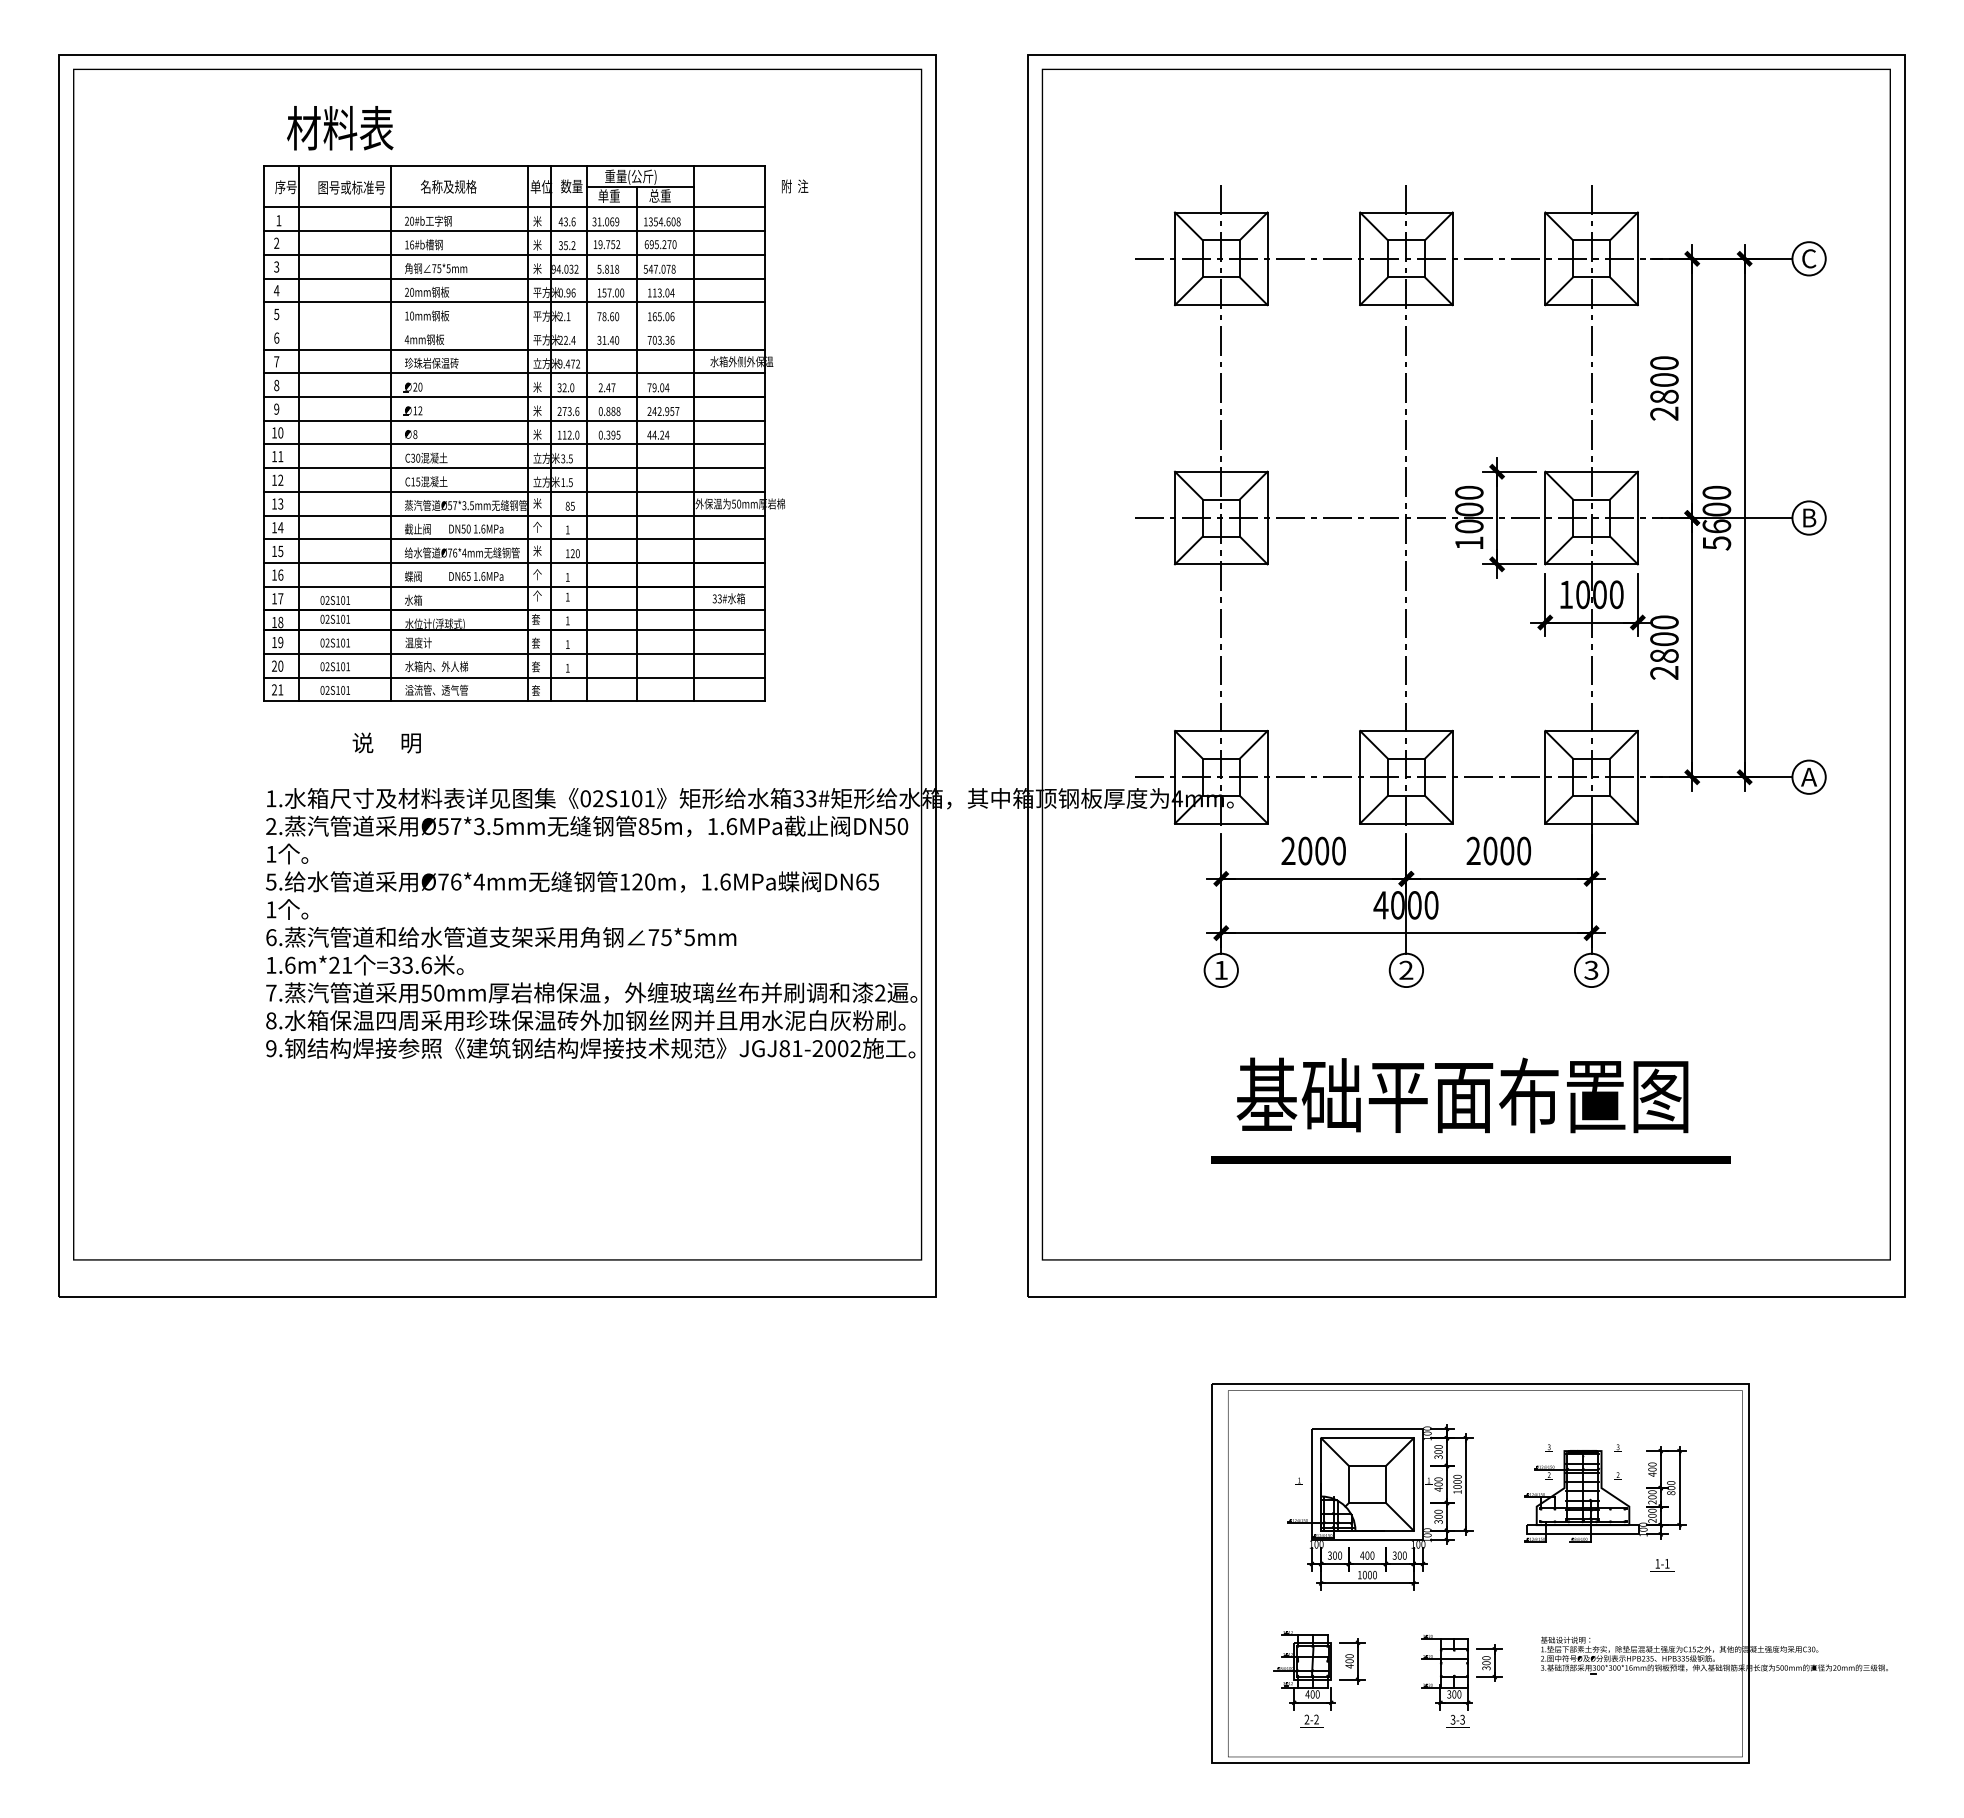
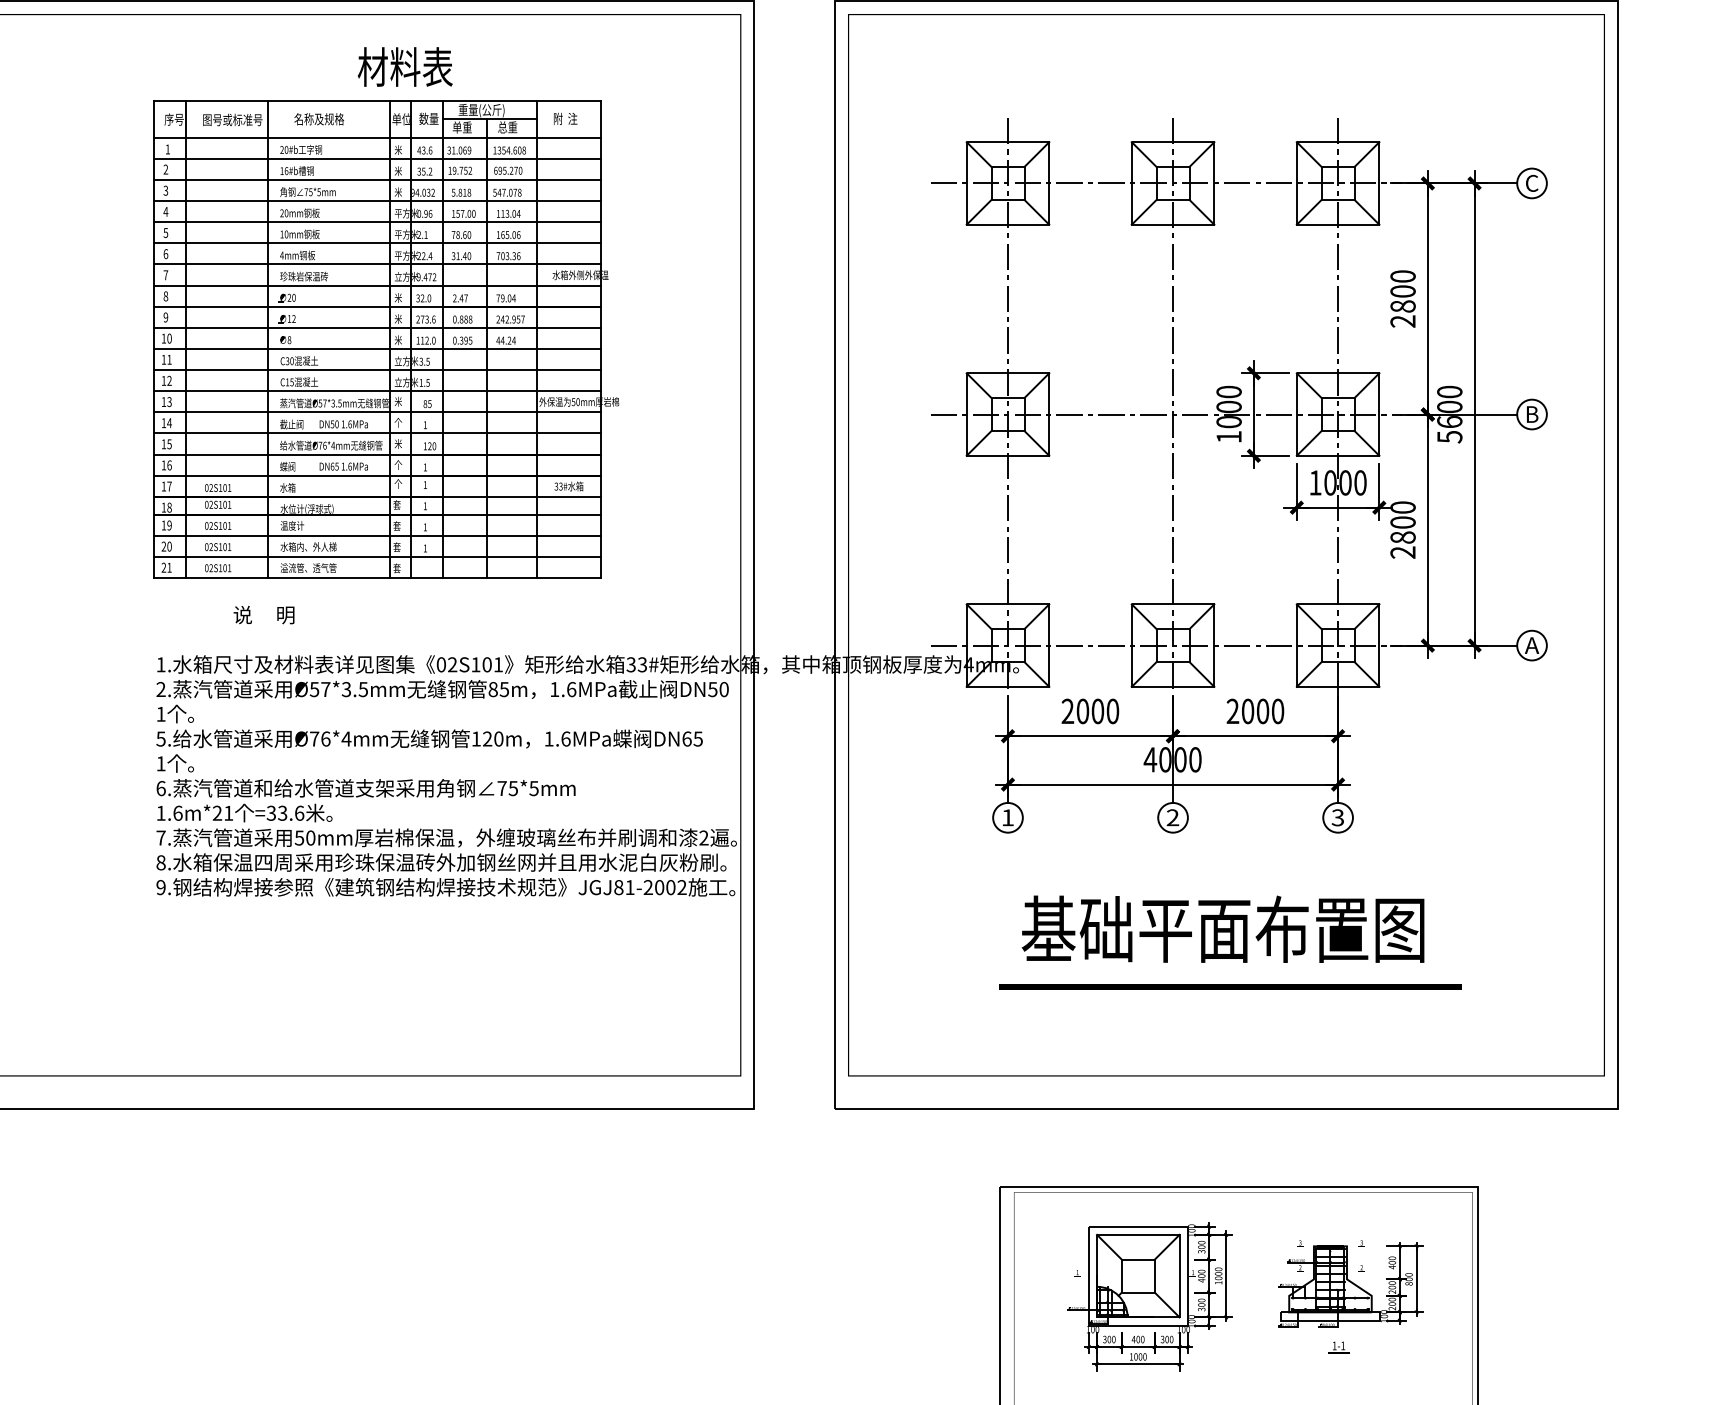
text: (340, 128) -> (405, 67), moved
text: (795, 186) -> (566, 118), moved
line: (513, 325) -> (377, 242), added
text: (1662, 1565) -> (1338, 1347), moved

